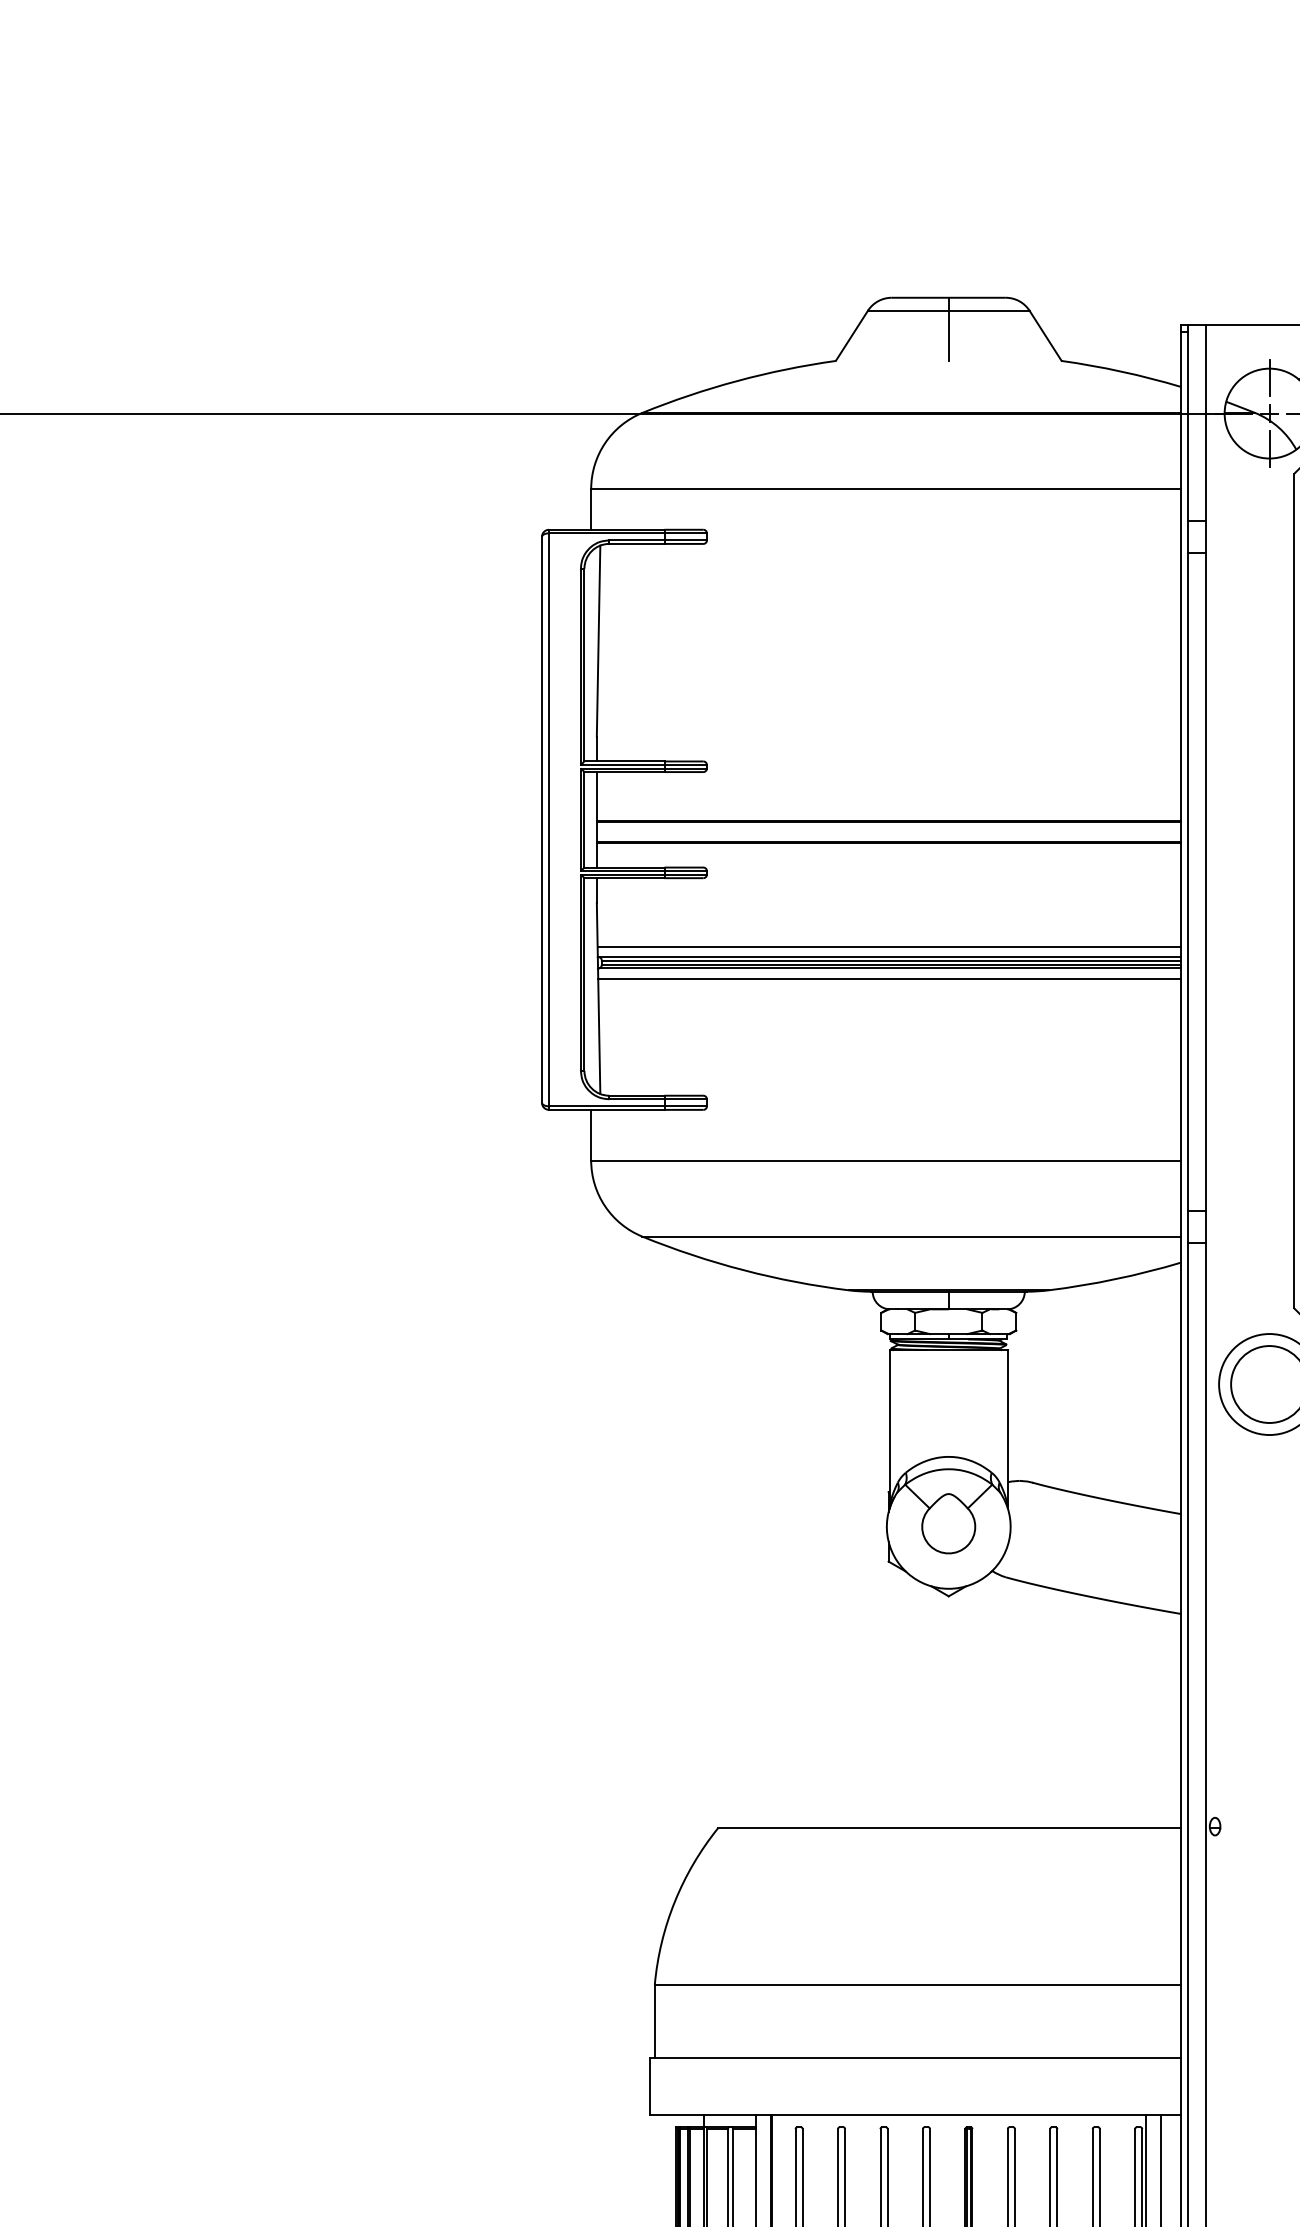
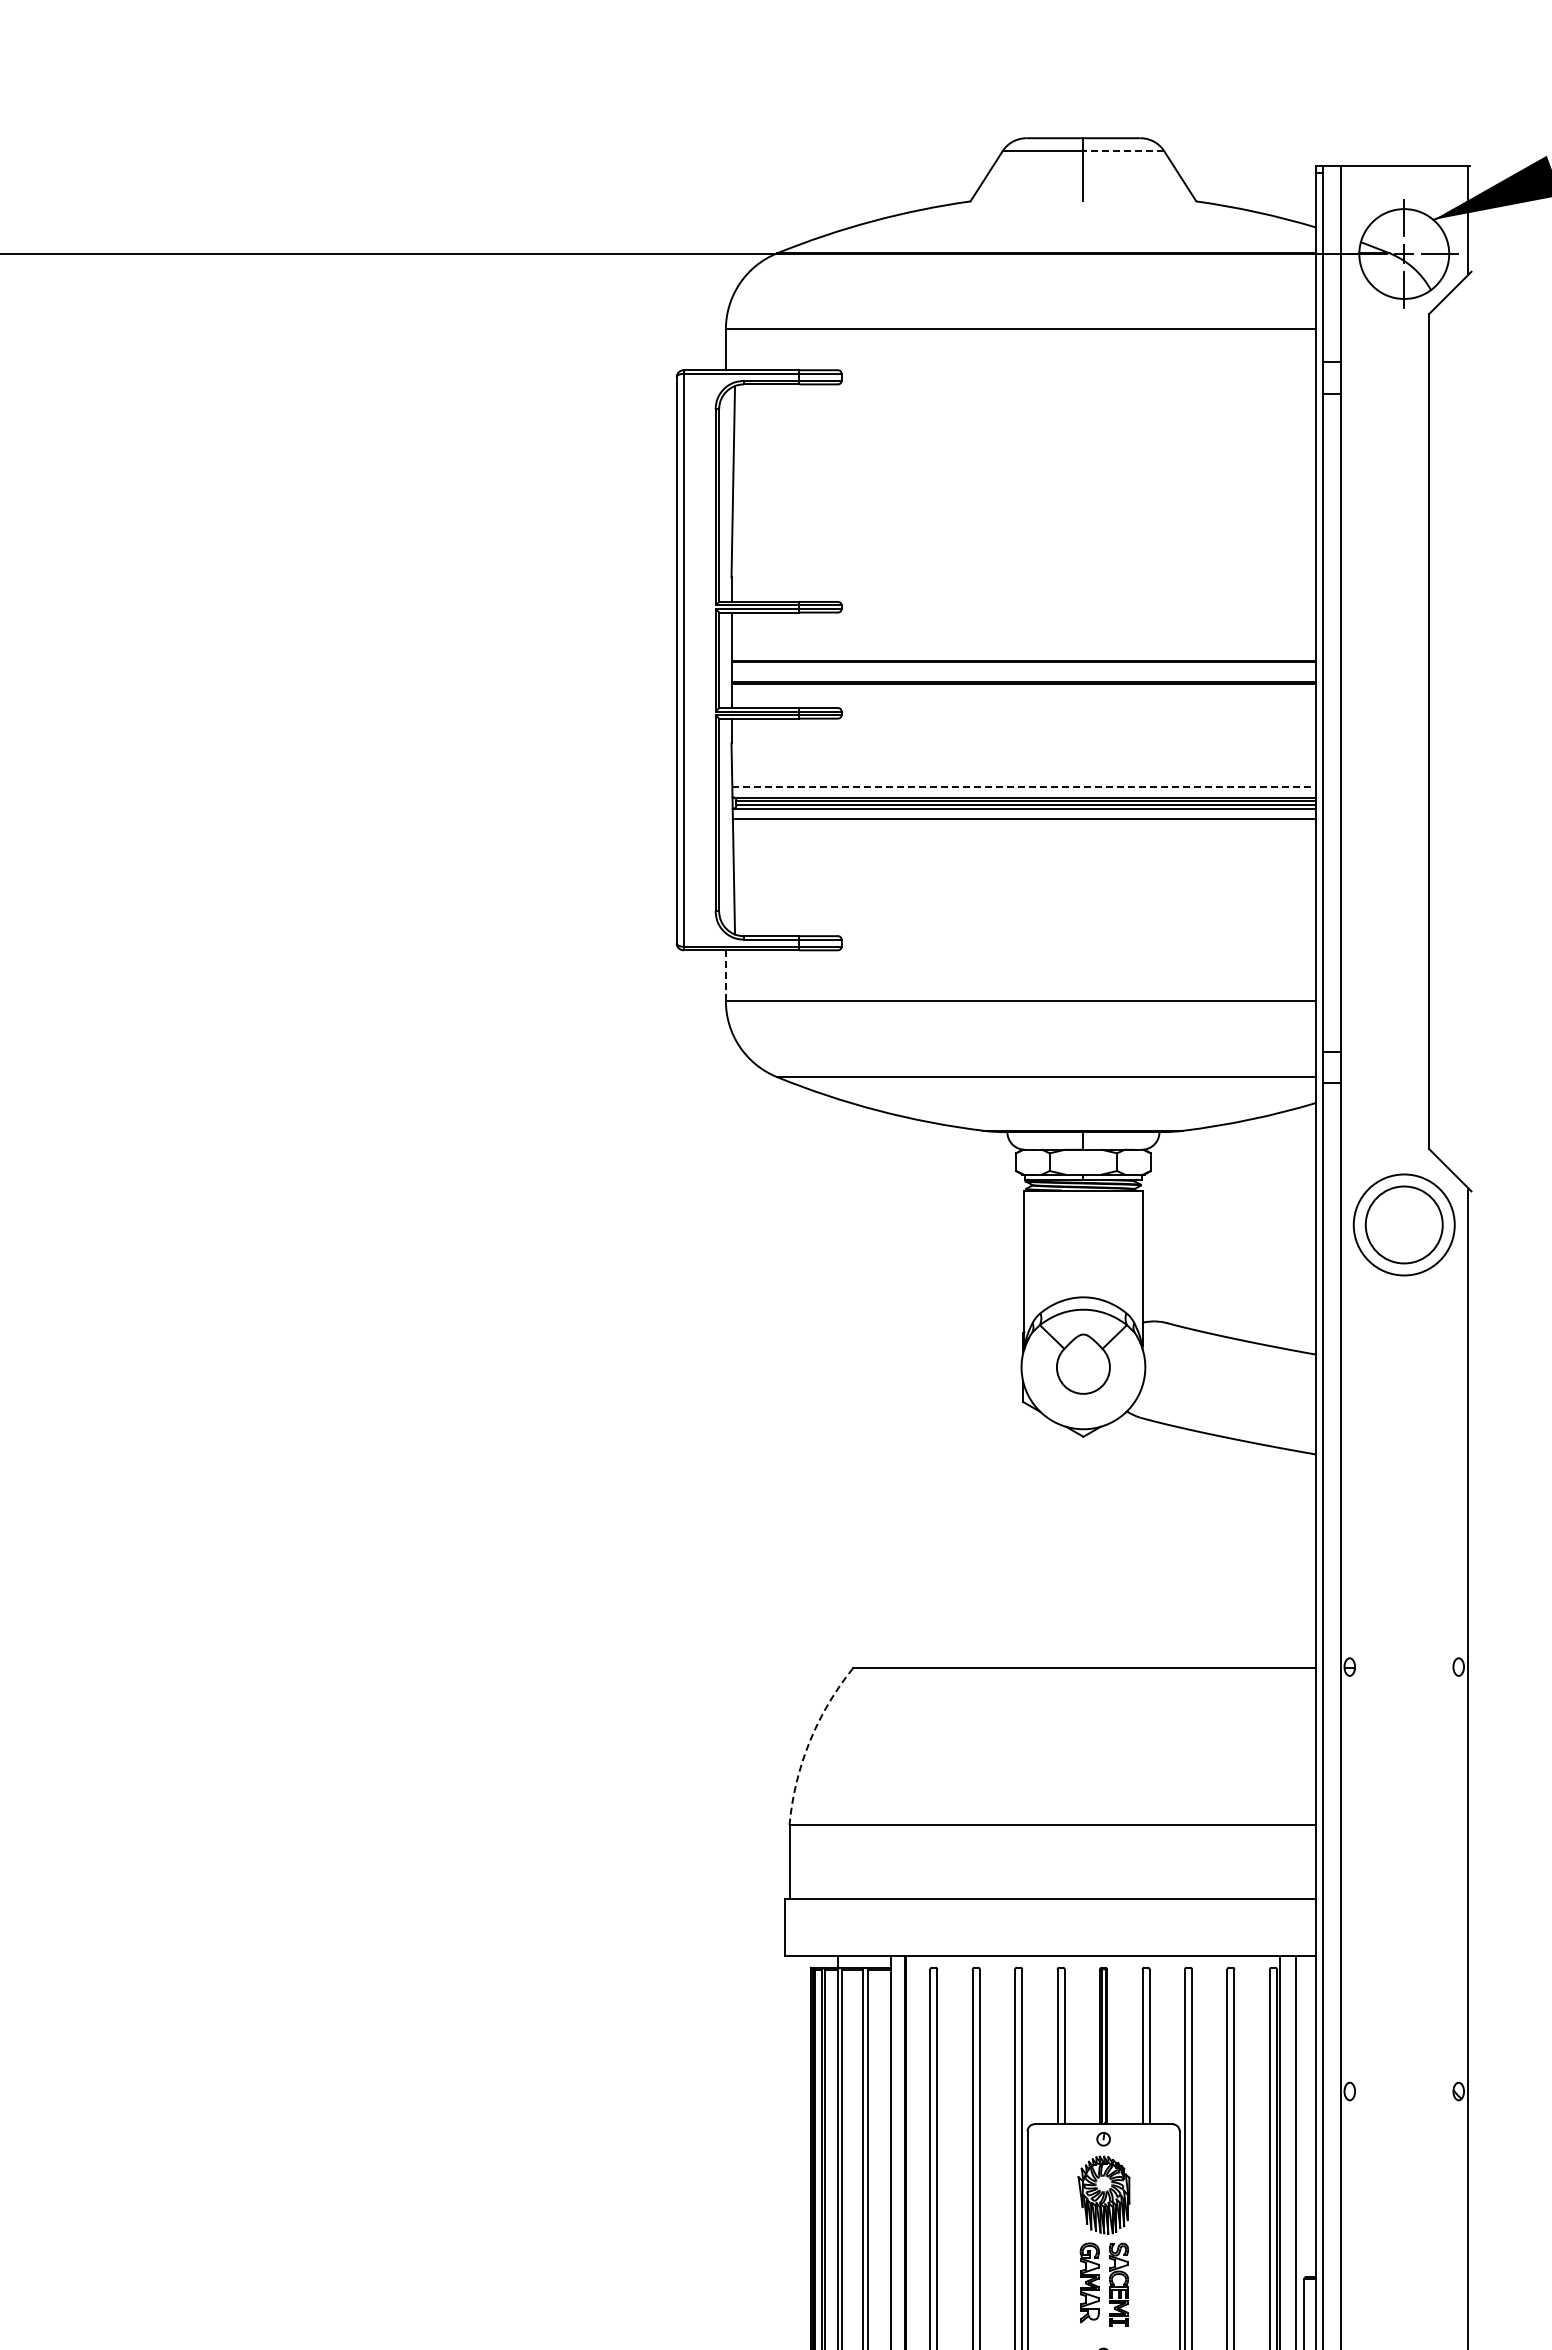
line: (988, 311) -> (1123, 151), solid -> dashed
line: (889, 947) -> (1024, 787), solid -> dashed
line: (590, 1135) -> (725, 975), solid -> dashed
arc: (674, 1902) -> (809, 1742), solid -> dashed

